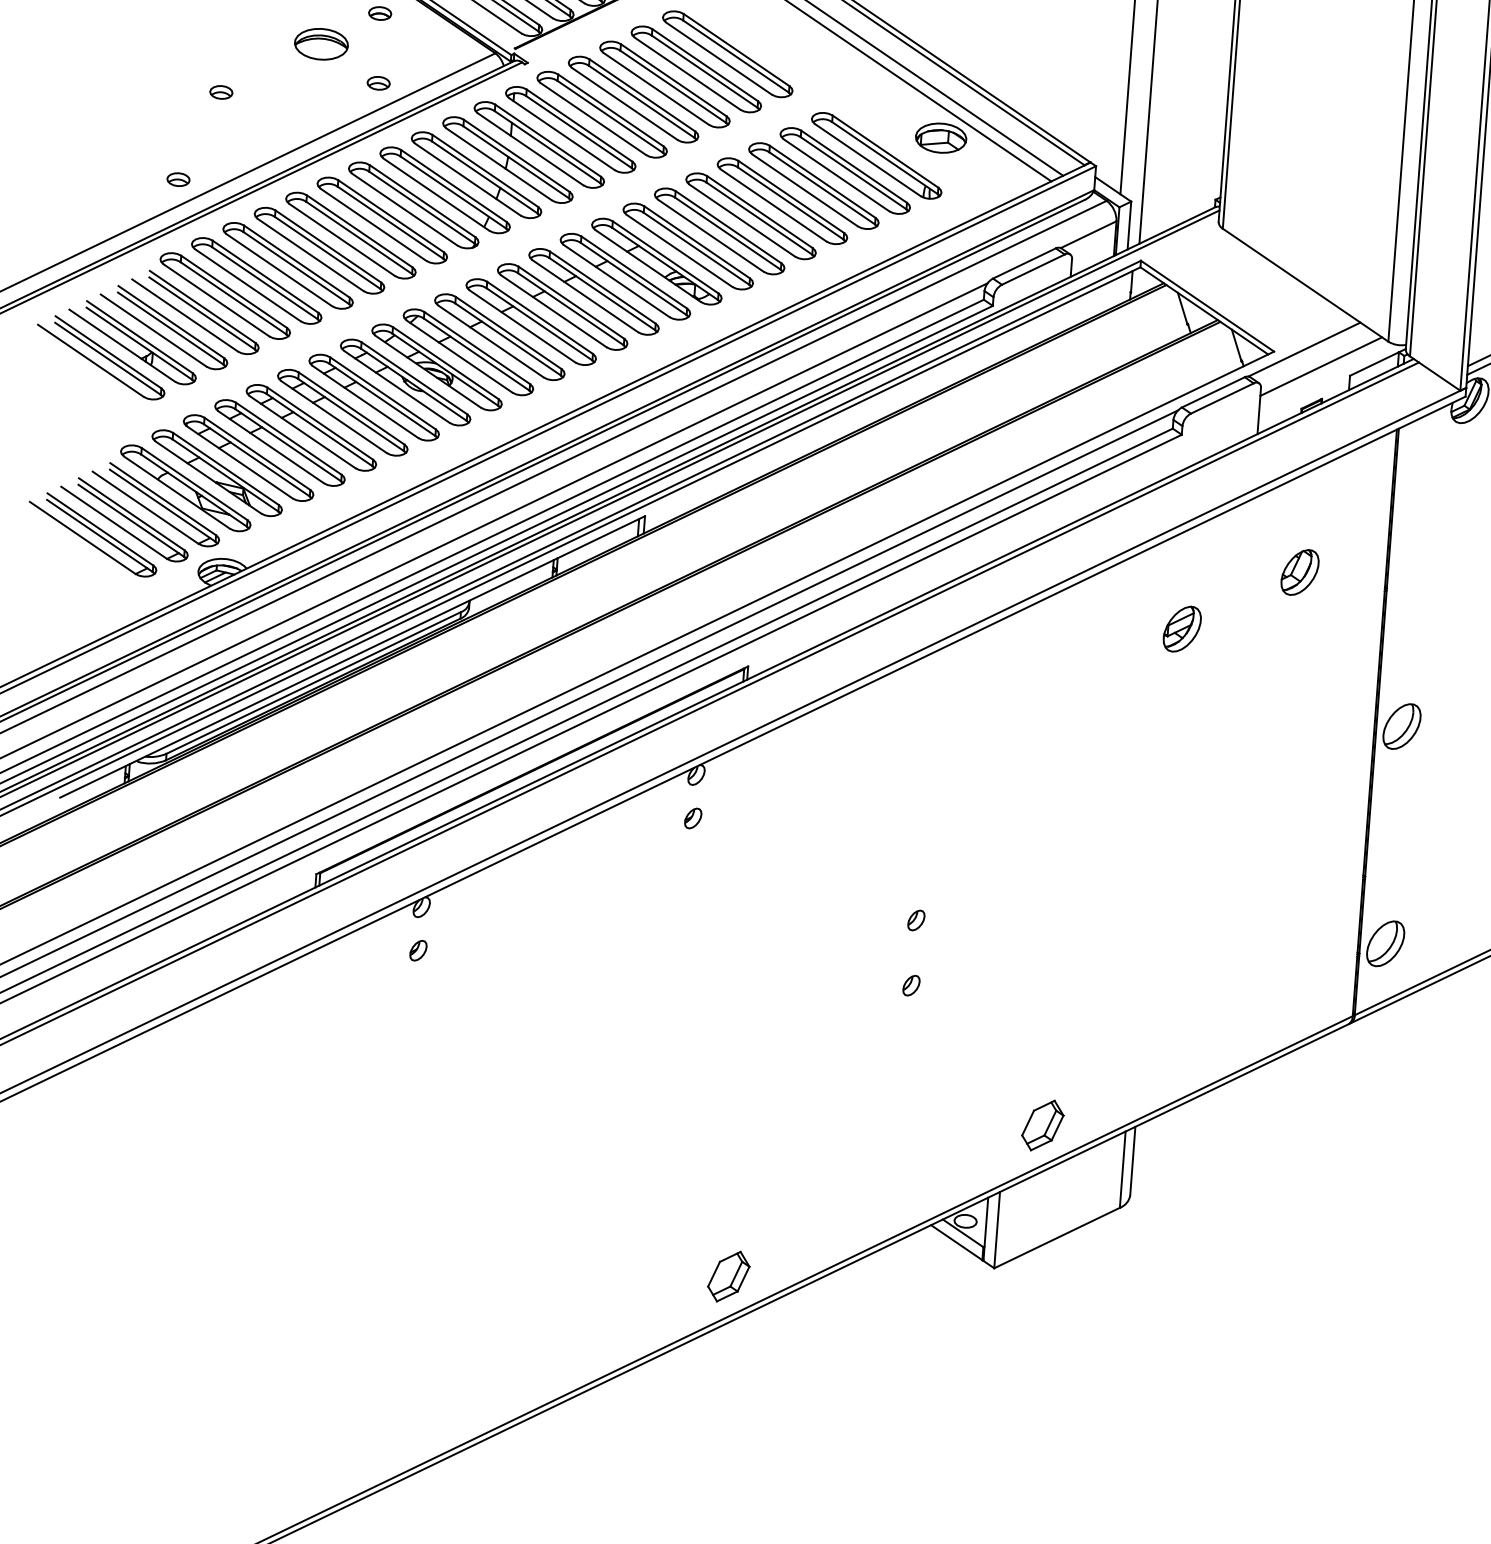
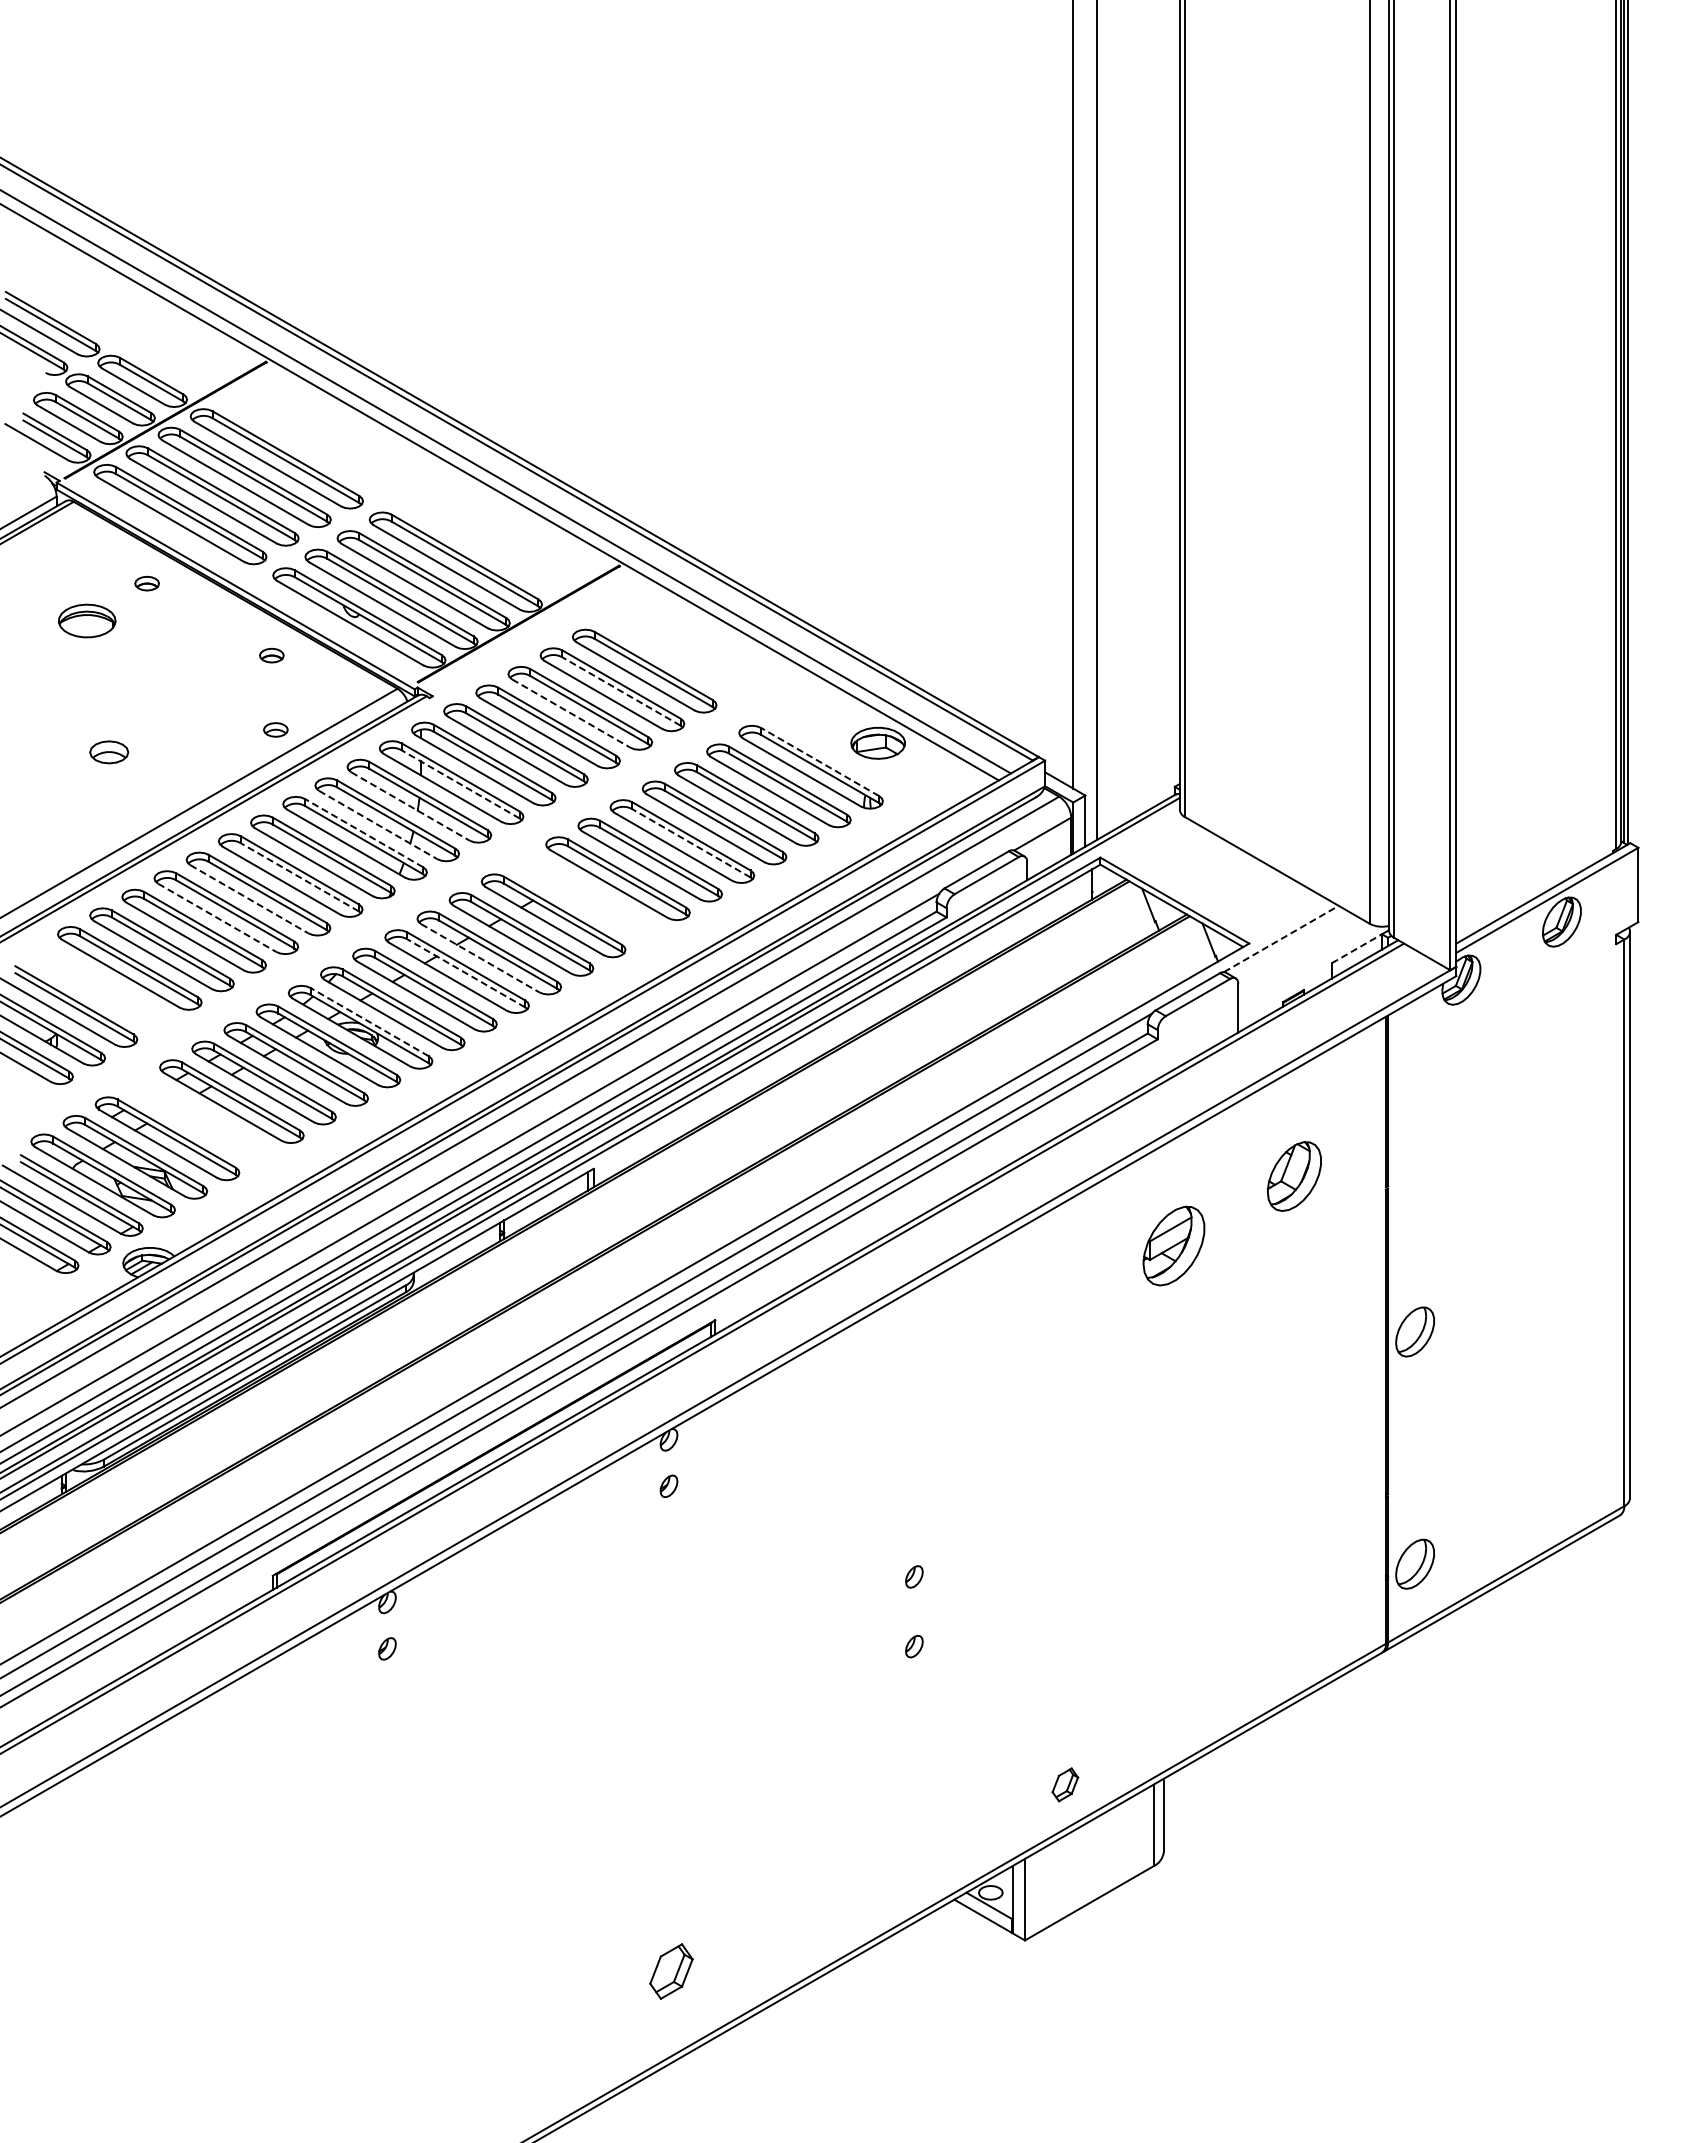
part: (321, 43) -> (211, 692), removed
line: (704, 71) -> (621, 691), solid -> dashed
line: (656, 88) -> (571, 713), solid -> dashed
part: (221, 91) -> (109, 751), size x1.6
line: (547, 147) -> (460, 784), solid -> dashed
line: (884, 151) -> (819, 761), solid -> dashed
line: (499, 164) -> (410, 806), solid -> dashed
part: (178, 179) -> (70, 848), removed
line: (467, 179) -> (378, 825), solid -> dashed
line: (453, 185) -> (363, 832), solid -> dashed
line: (758, 218) -> (690, 843), solid -> dashed
line: (390, 223) -> (299, 877), solid -> dashed
line: (342, 240) -> (249, 899), solid -> dashed
line: (310, 255) -> (217, 918), solid -> dashed
part: (656, 260) -> (585, 896), removed
part: (195, 311) -> (99, 987), removed
line: (554, 311) -> (480, 958), solid -> dashed
line: (538, 324) -> (465, 973), solid -> dashed
line: (1304, 349) -> (1281, 938), solid -> dashed
line: (445, 362) -> (369, 1021), solid -> dashed
line: (1374, 363) -> (1356, 948), solid -> dashed
line: (1321, 366) -> (1300, 955), removed
part: (279, 442) -> (199, 1119), removed
part: (1300, 571) -> (1294, 1175), size x1.4
part: (1182, 628) -> (1173, 1245), size x1.6
part: (1043, 1125) -> (1065, 1784), size x0.6
part: (728, 1276) -> (671, 1971), moved

